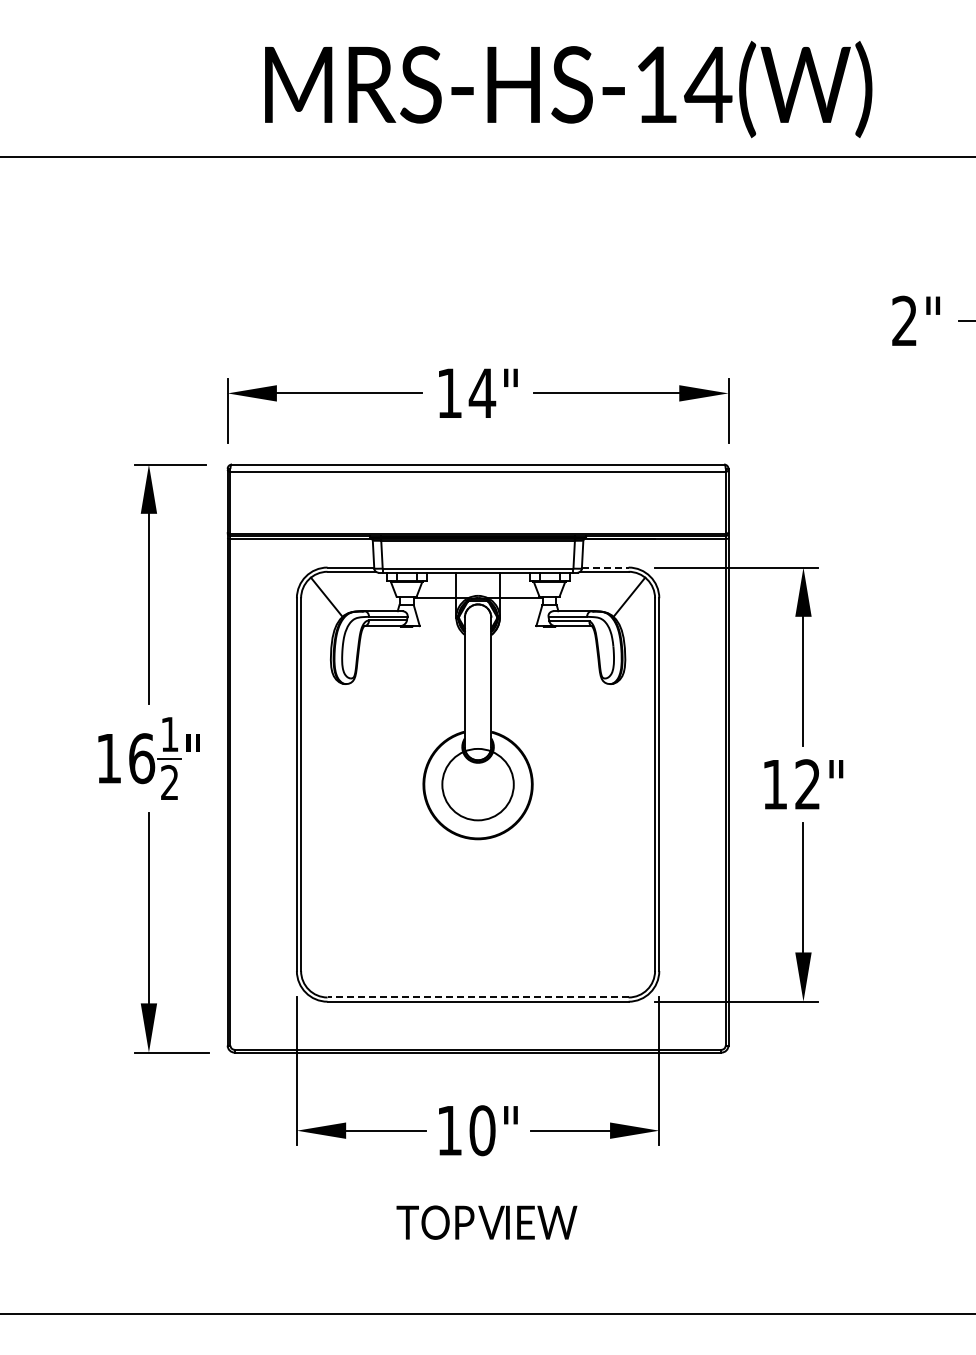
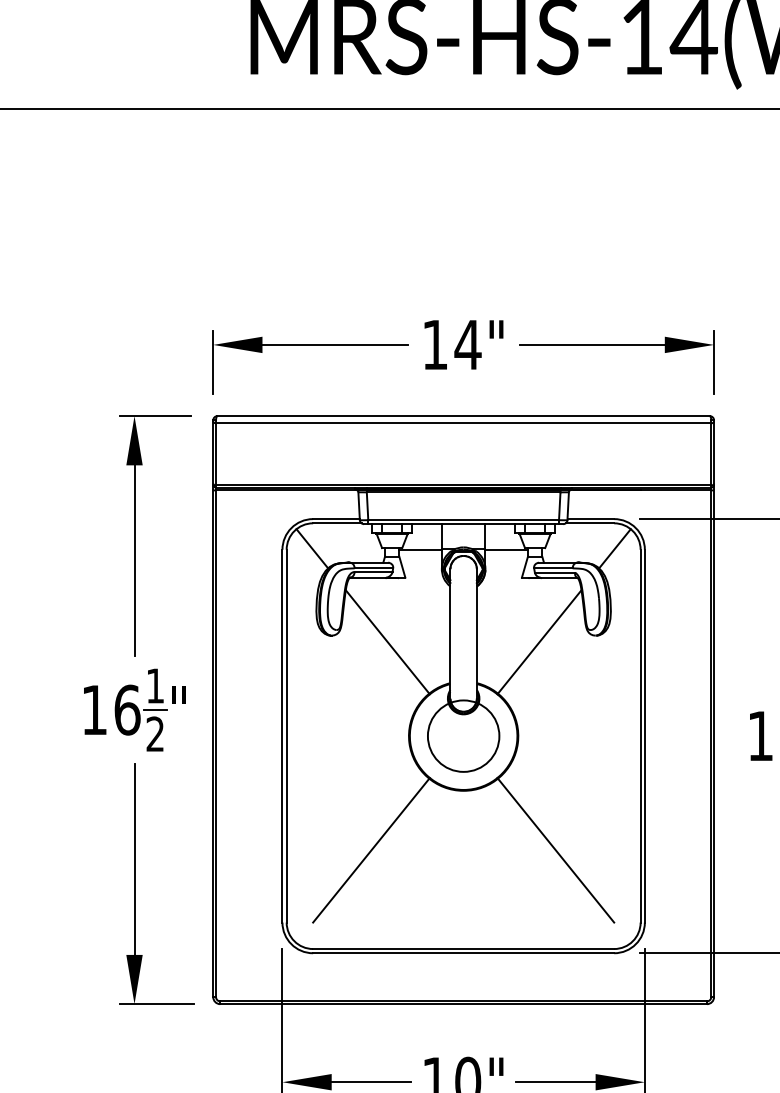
line: (605, 567) -> (591, 519), dashed -> solid
line: (402, 690) -> (388, 642), added
line: (553, 690) -> (539, 642), added
line: (385, 898) -> (371, 850), added
line: (569, 898) -> (555, 850), added
line: (478, 997) -> (464, 949), dashed -> solid

